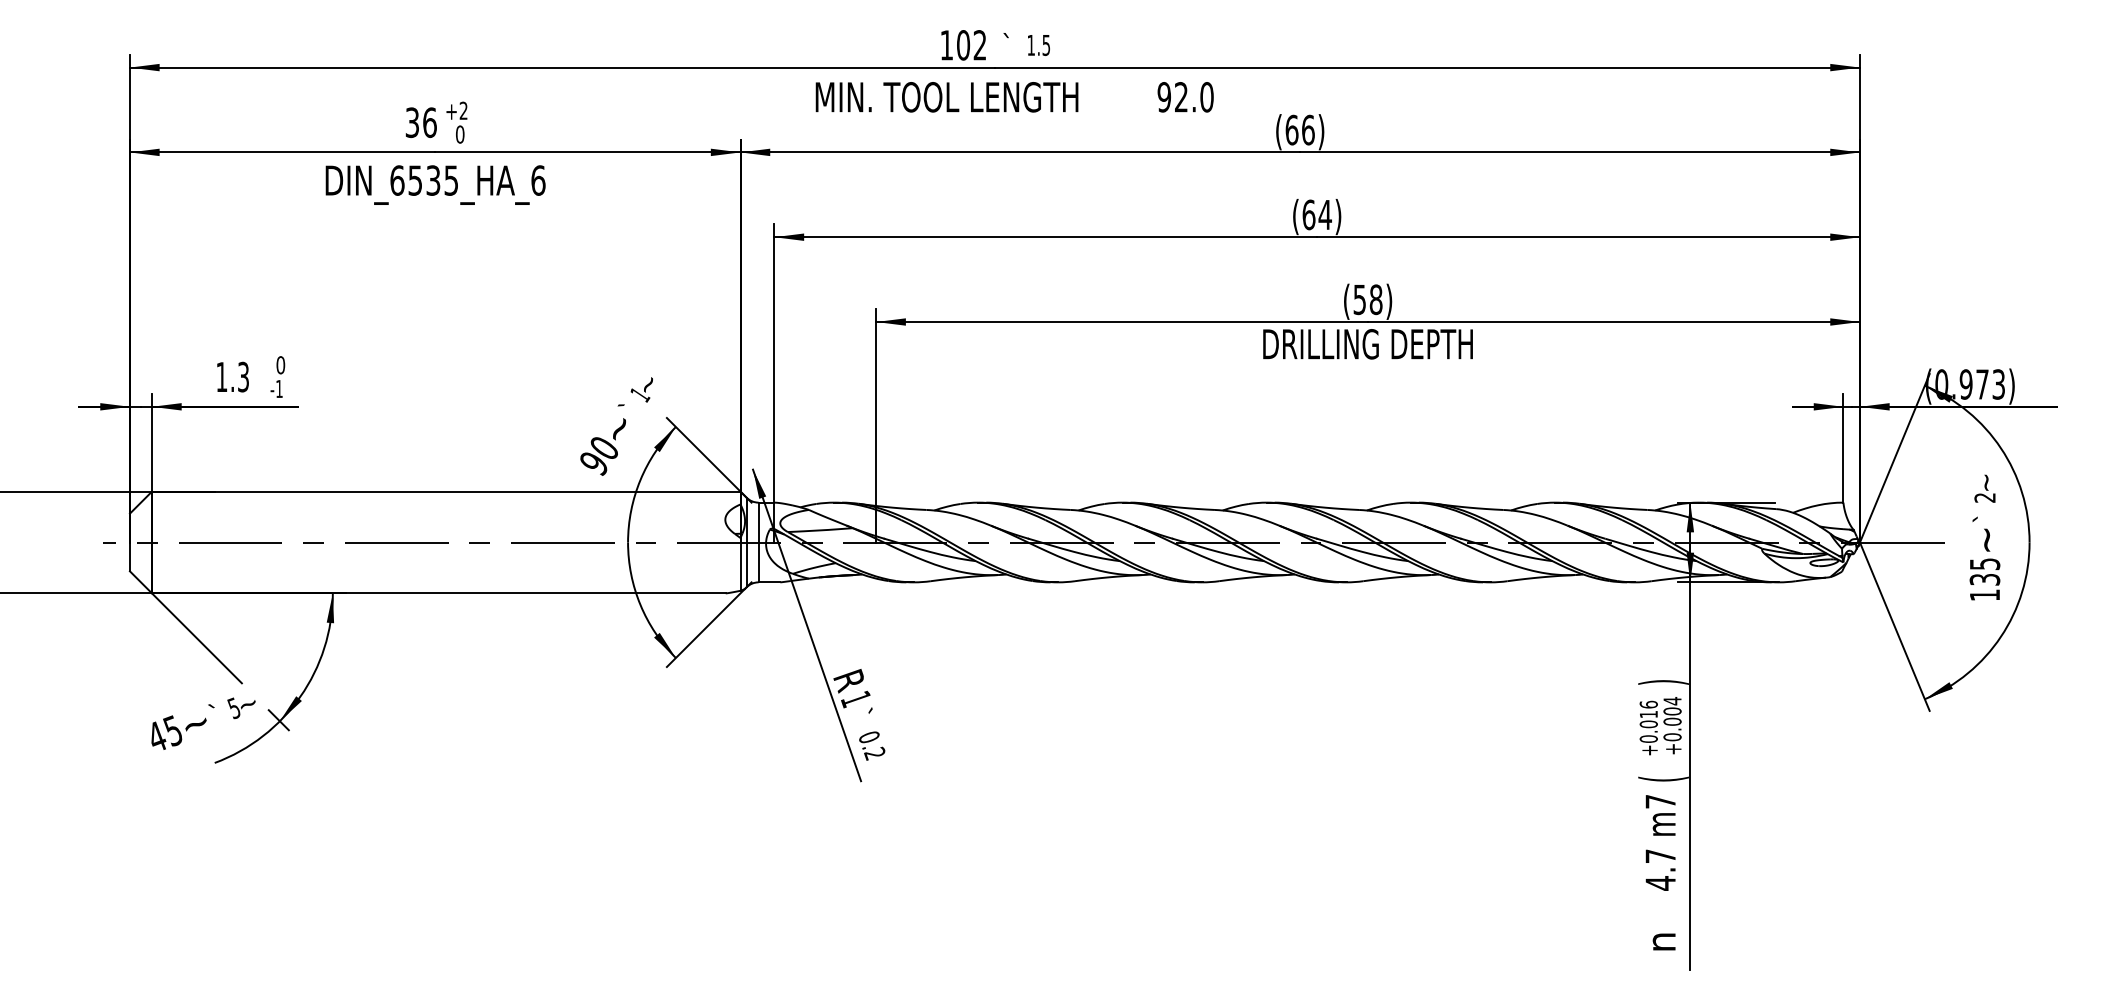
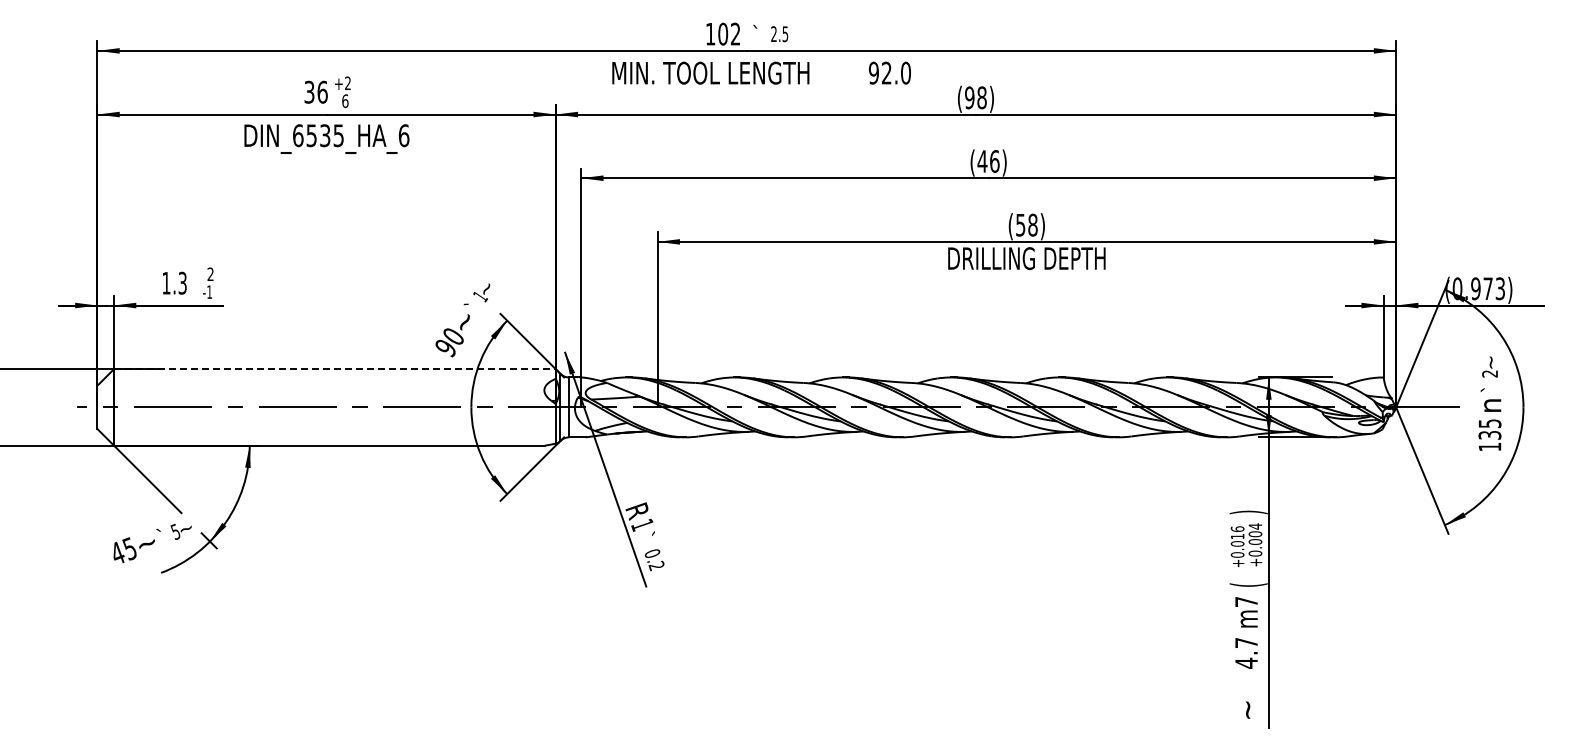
text: (1030, 44) -> (773, 33), 1.5 -> 2.5
text: (1299, 129) -> (975, 97), (66) -> (98)
text: (460, 133) -> (345, 100), 0 -> 6
text: (1316, 214) -> (988, 161), (64) -> (46)
text: (280, 365) -> (210, 274), 0 -> 2
line: (445, 492) -> (334, 369), solid -> dashed
text: (1988, 539) -> (1492, 405), ~ -> n
text: (1663, 944) -> (1248, 709), n -> ~

